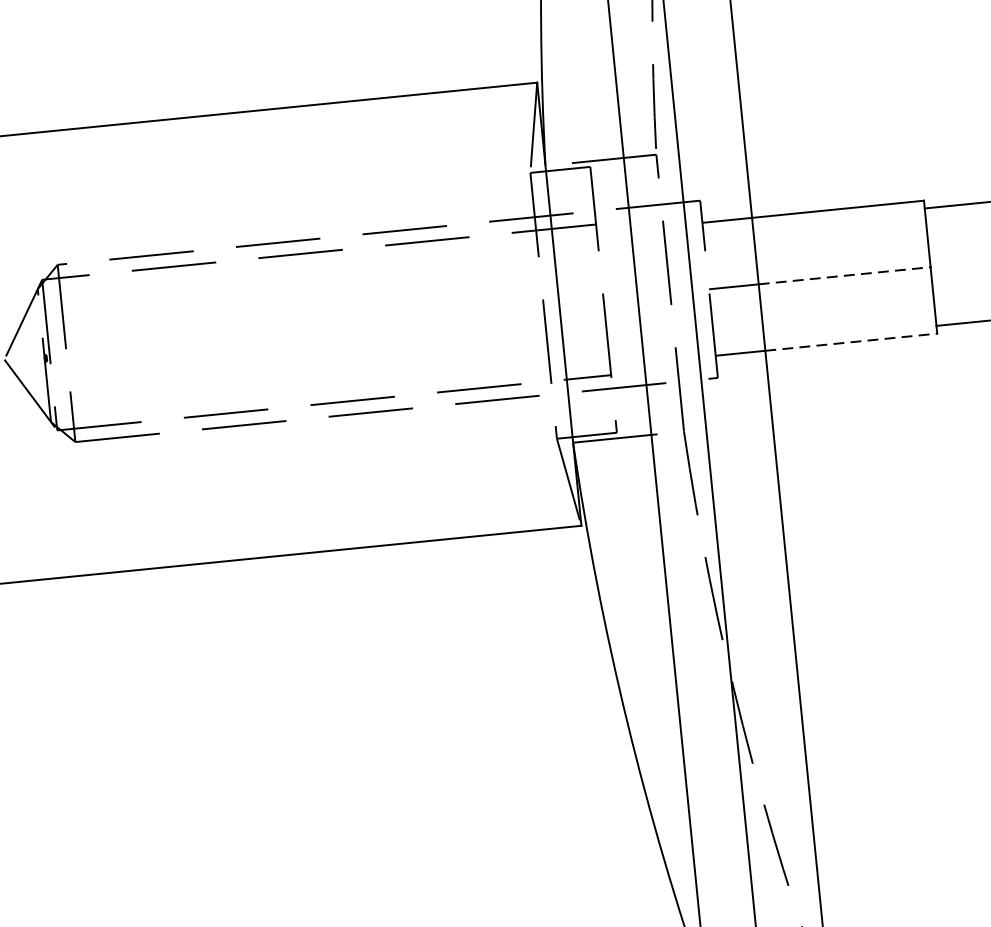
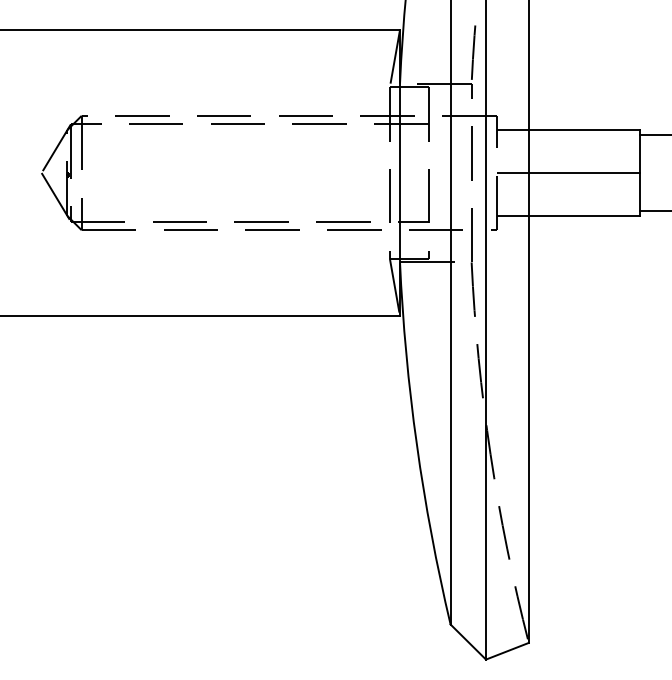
line: (844, 276) -> (584, 173), dashed -> solid
line: (851, 341) -> (584, 215), dashed -> solid

